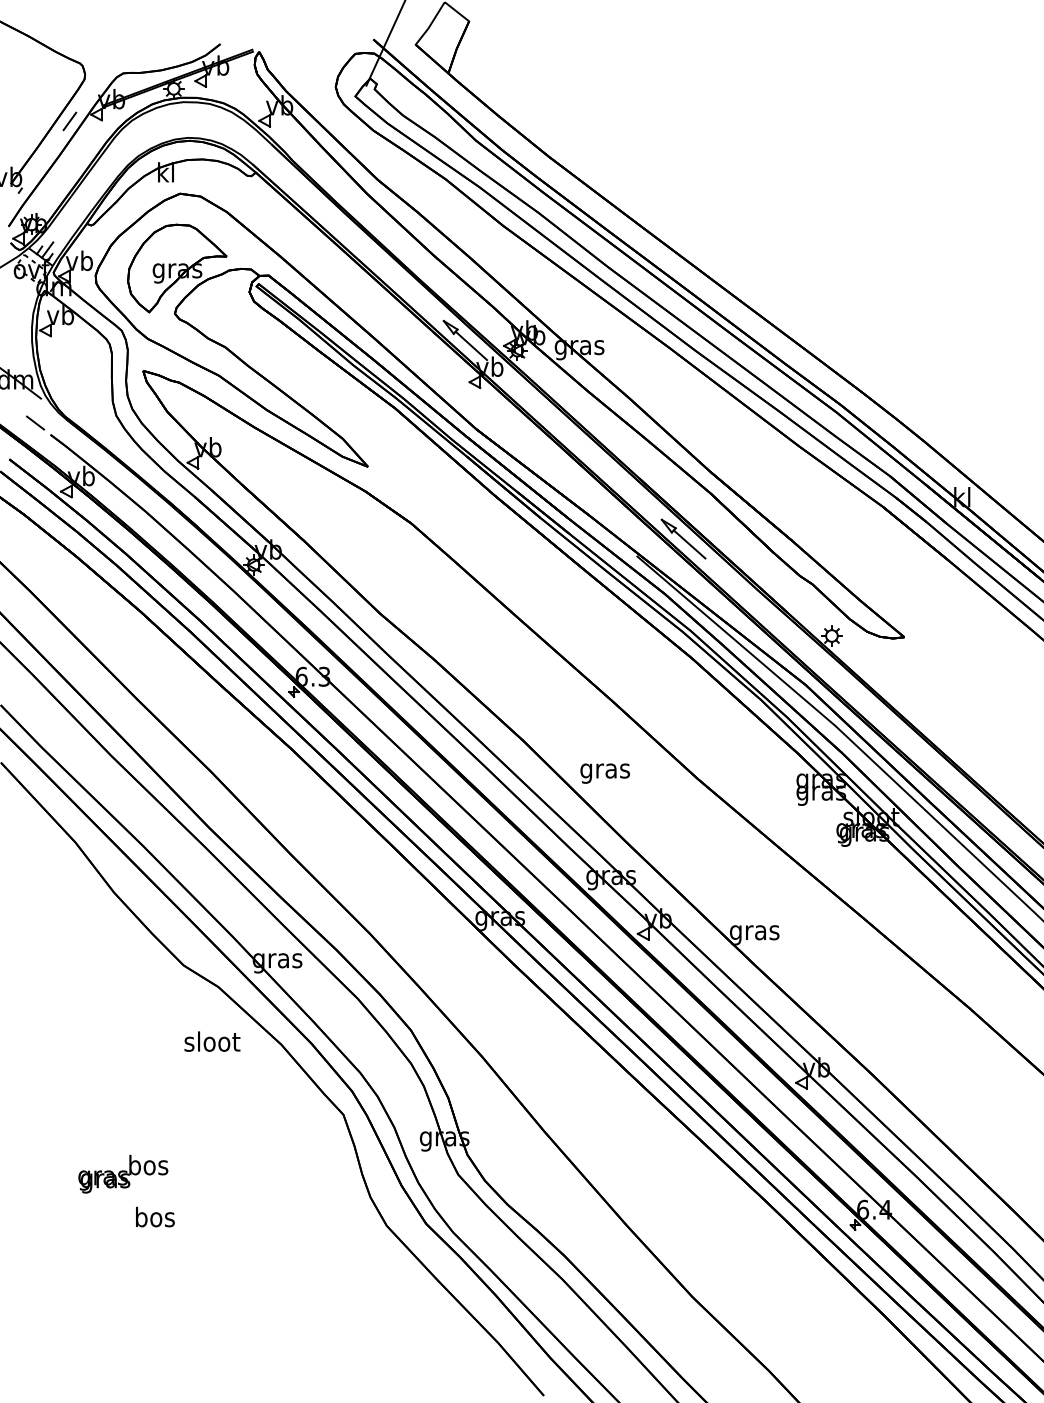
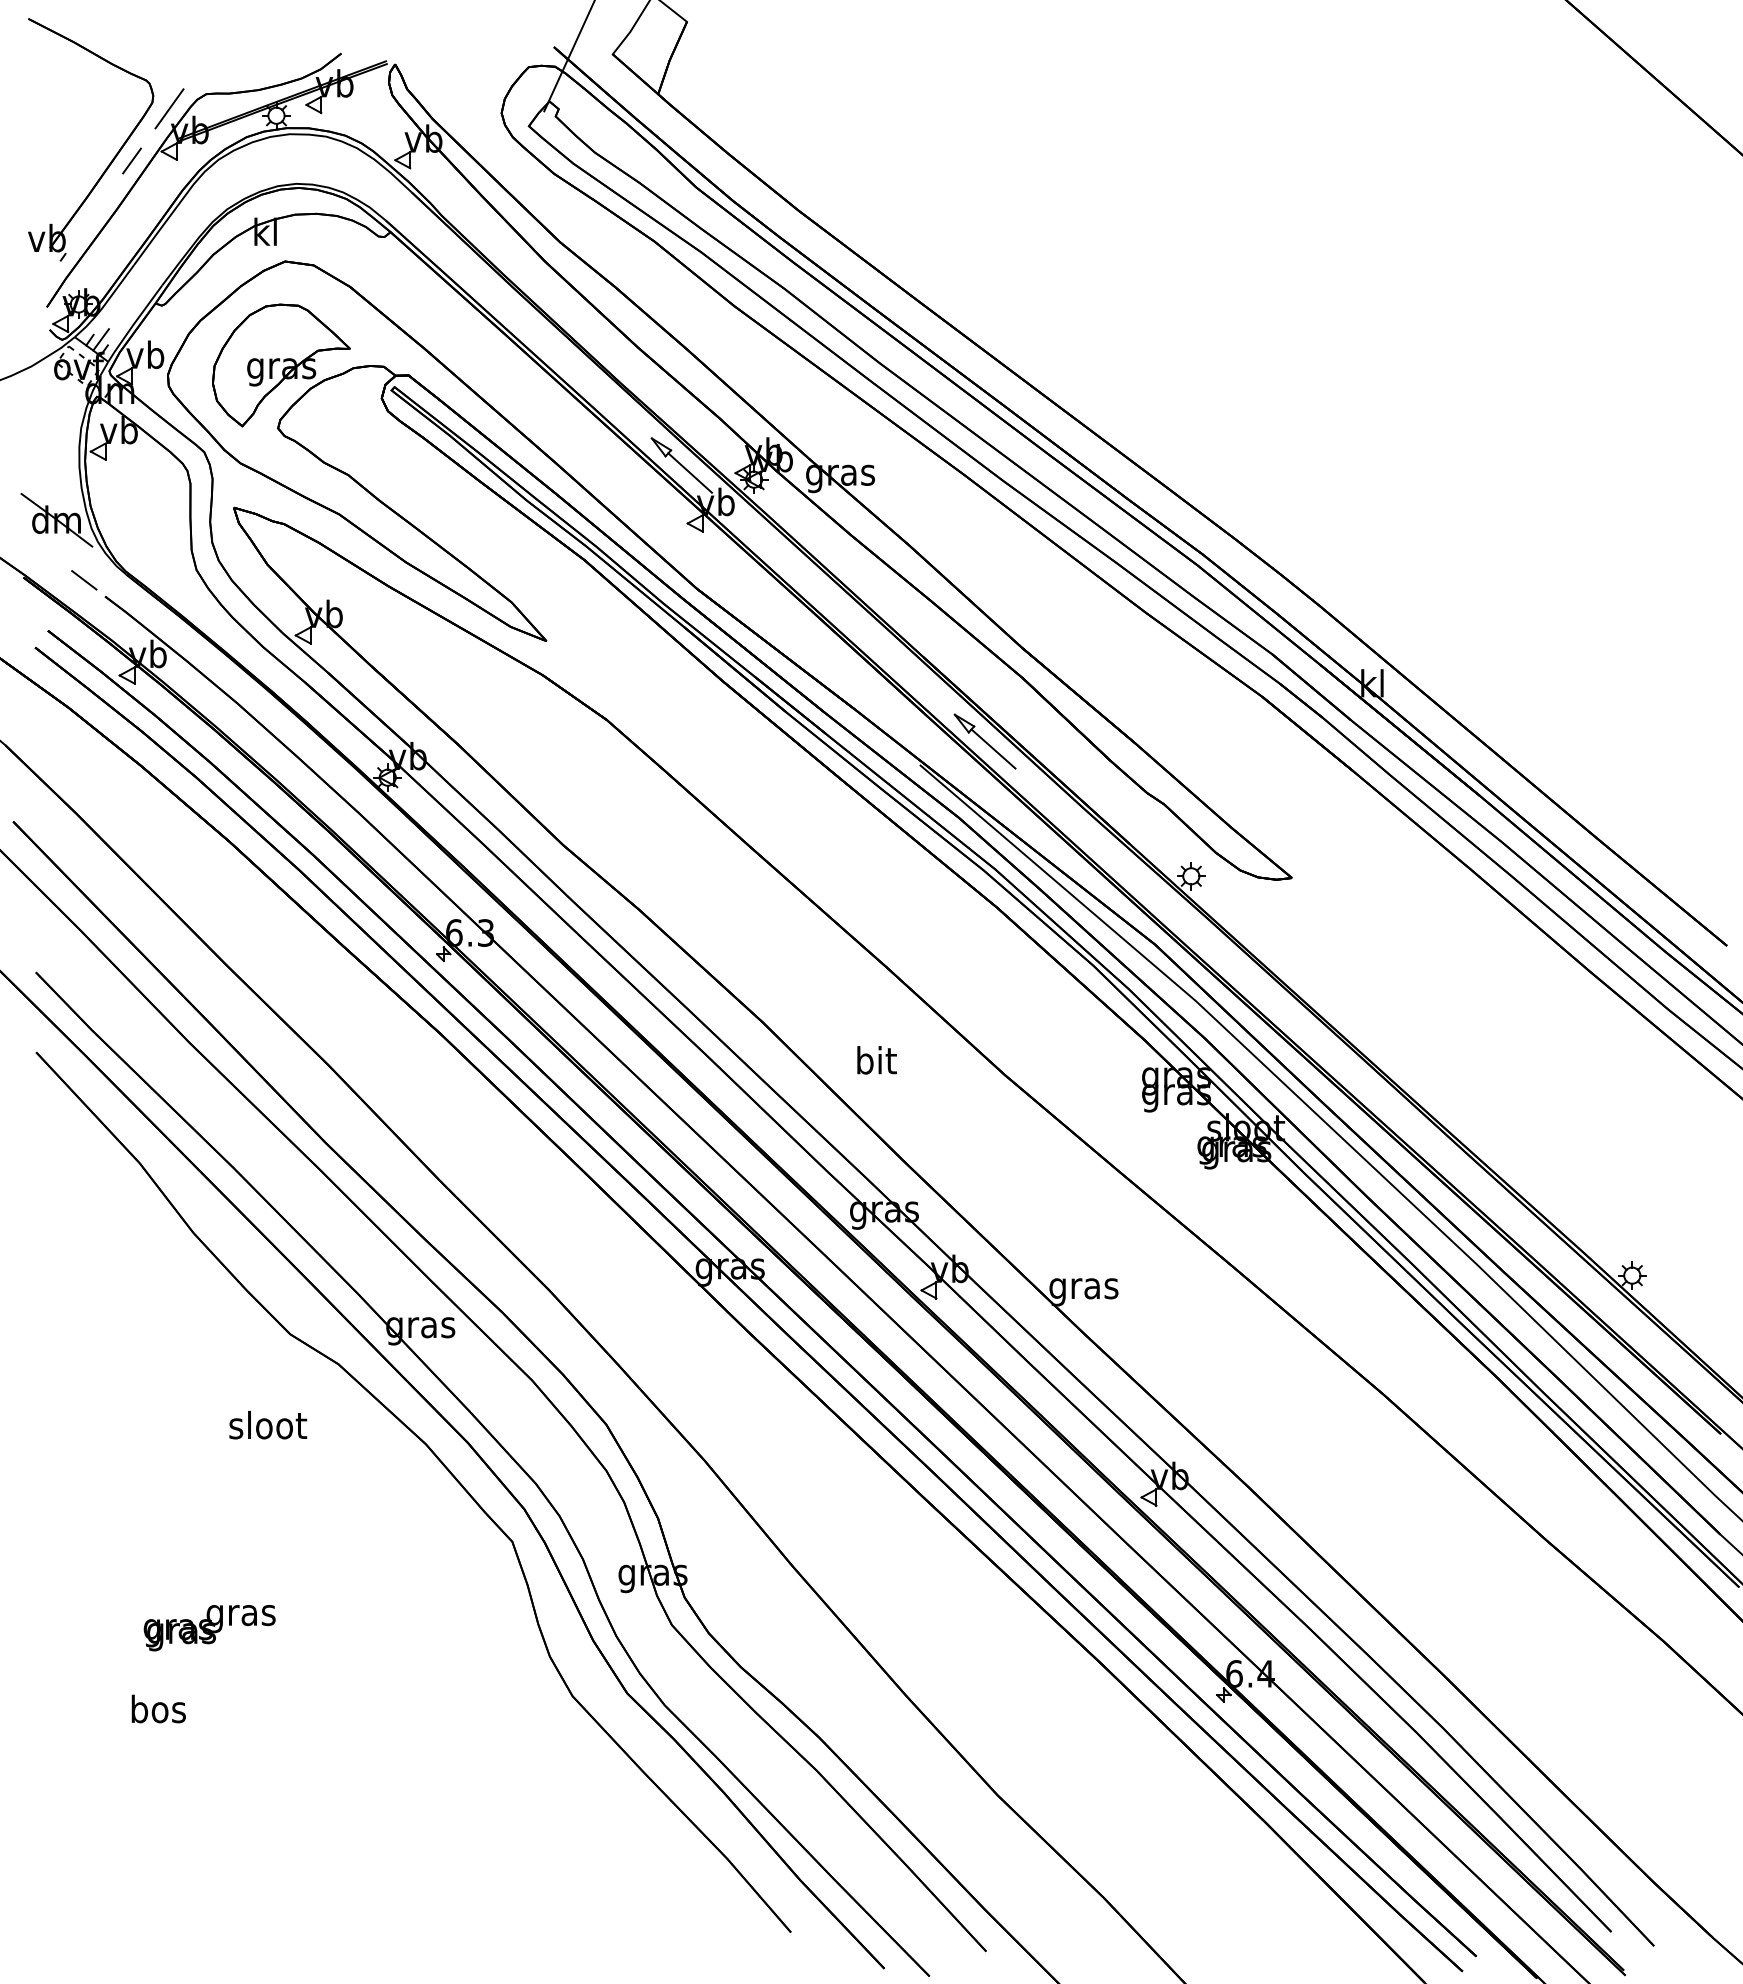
line: (96, 83) -> (169, 108), added
text: (604, 770) -> (875, 1063), gras -> bit
text: (212, 1041) -> (268, 1424), moved
text: (147, 1167) -> (240, 1615), bos -> gras
text: (155, 1216) -> (158, 1708), moved

